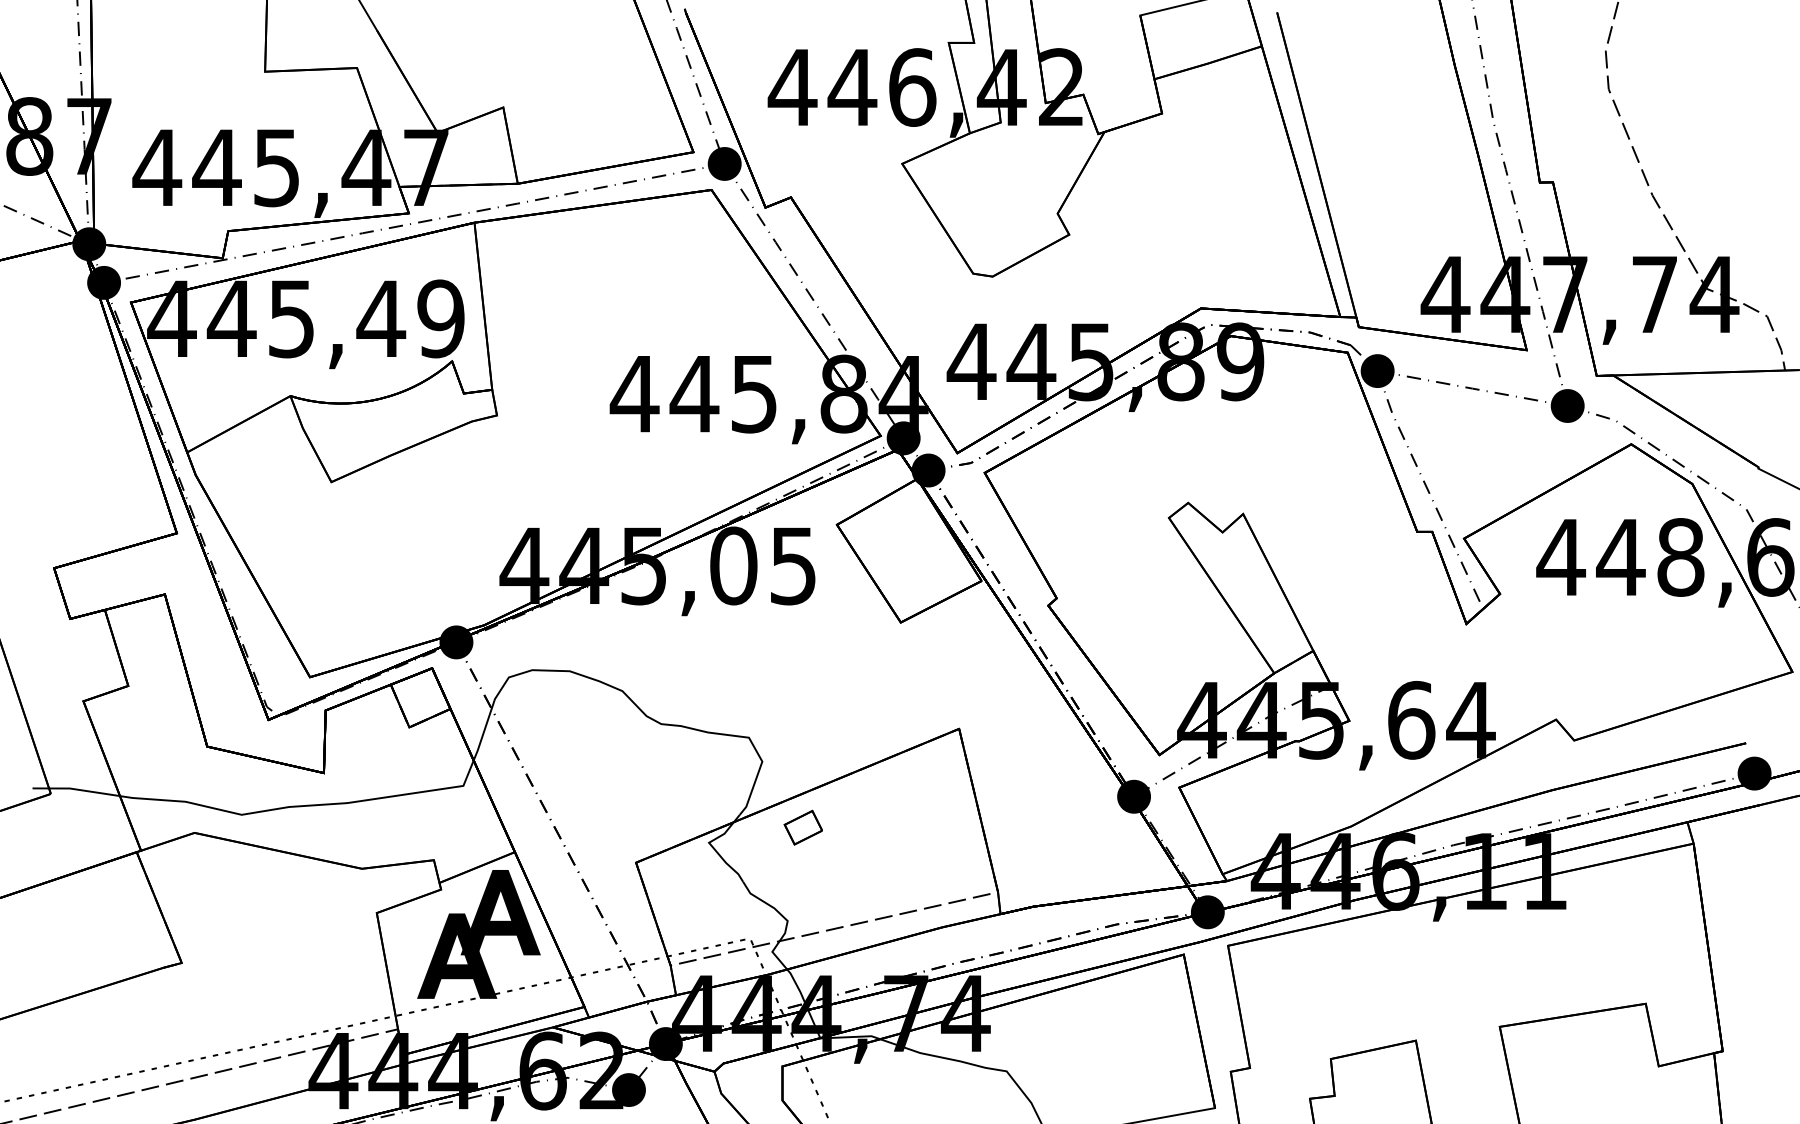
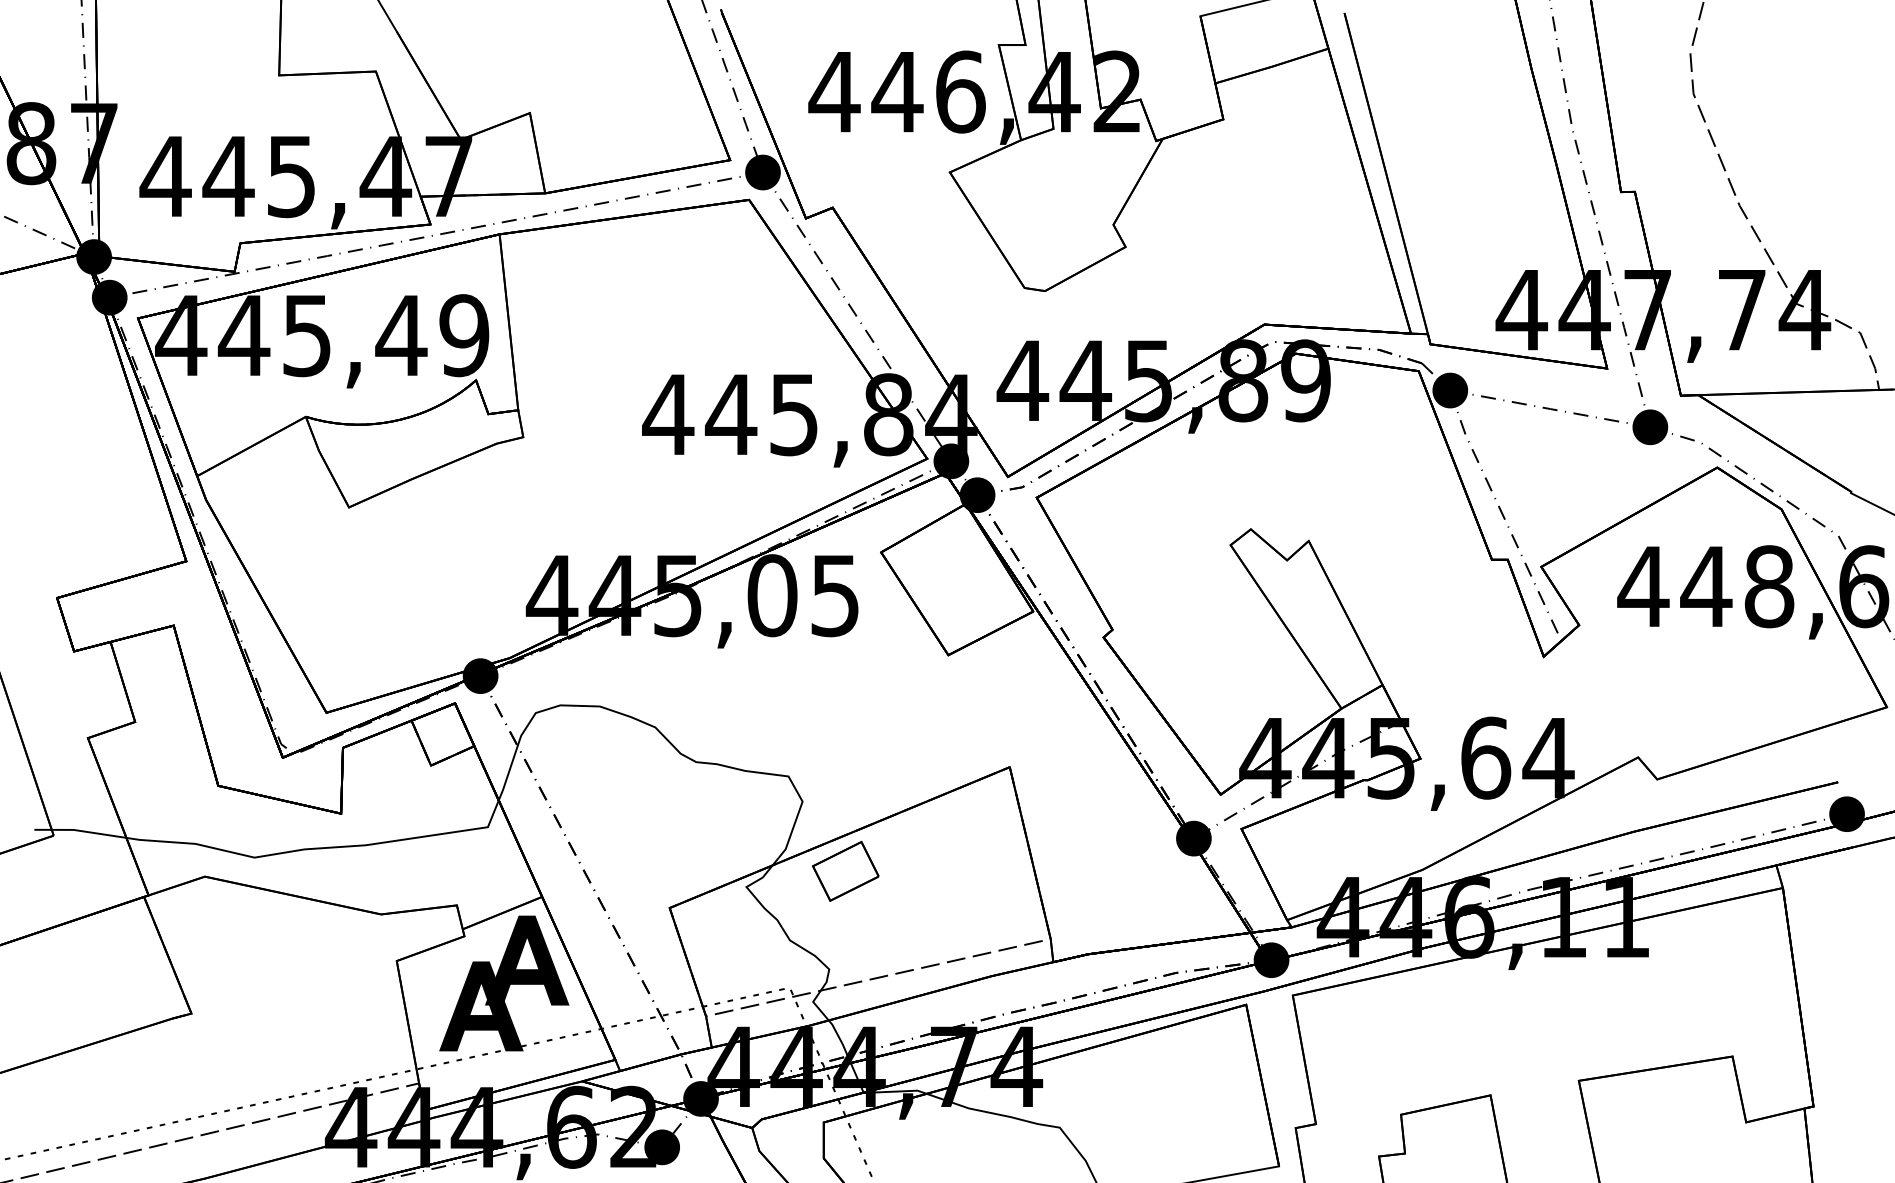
part: (803, 827) -> (845, 870), size x1.67

